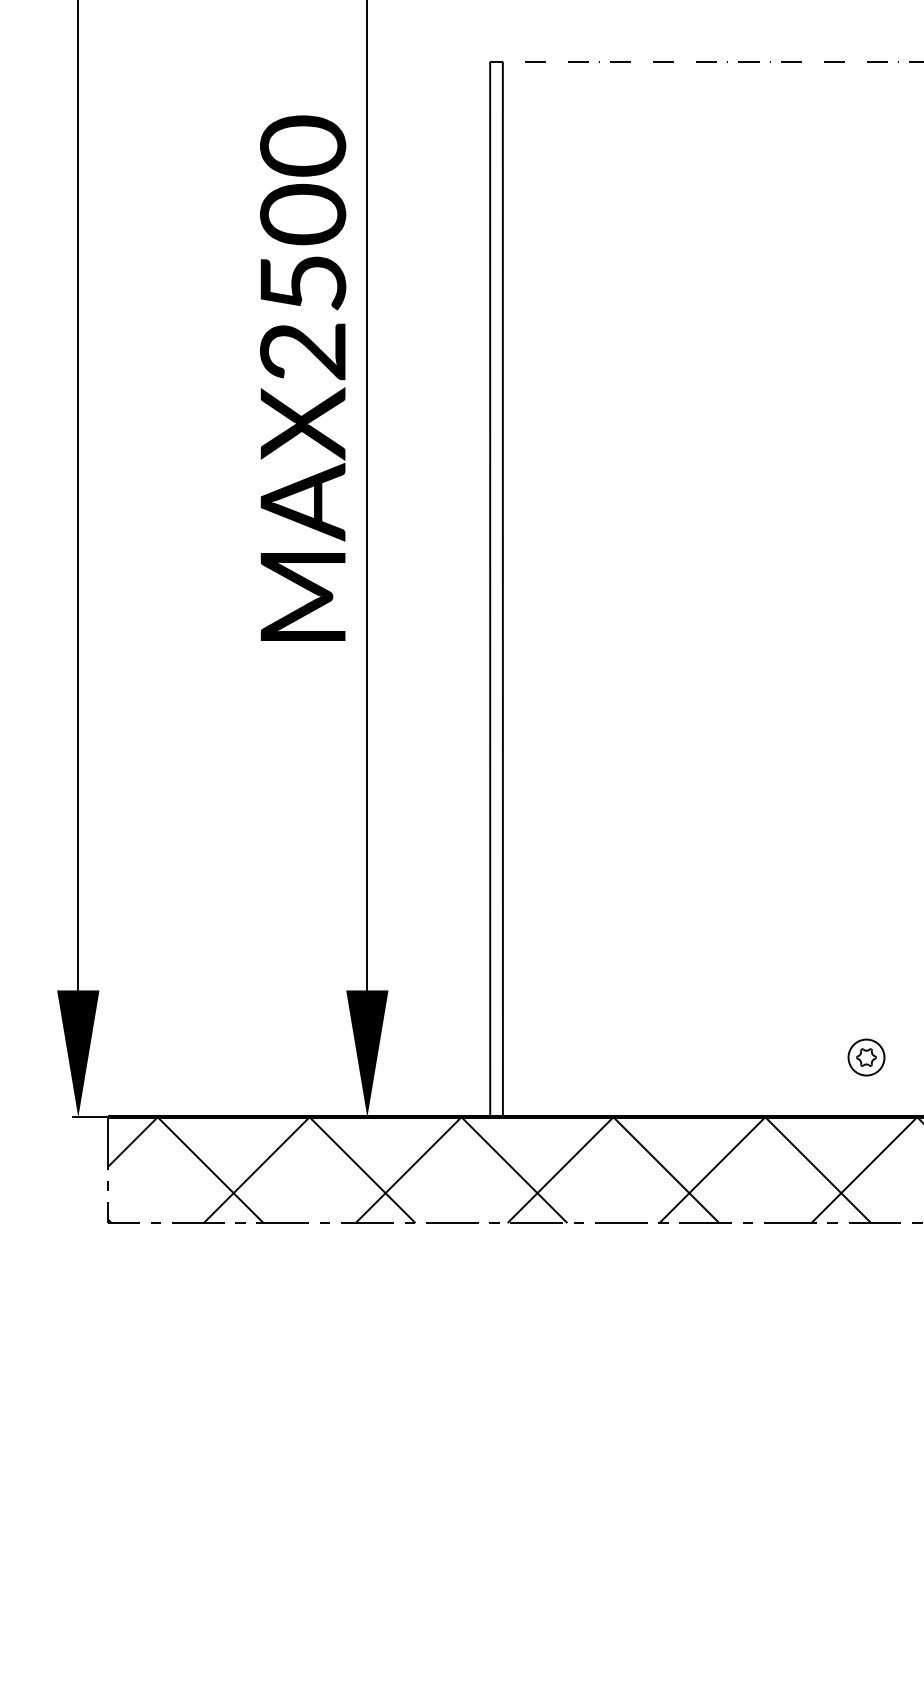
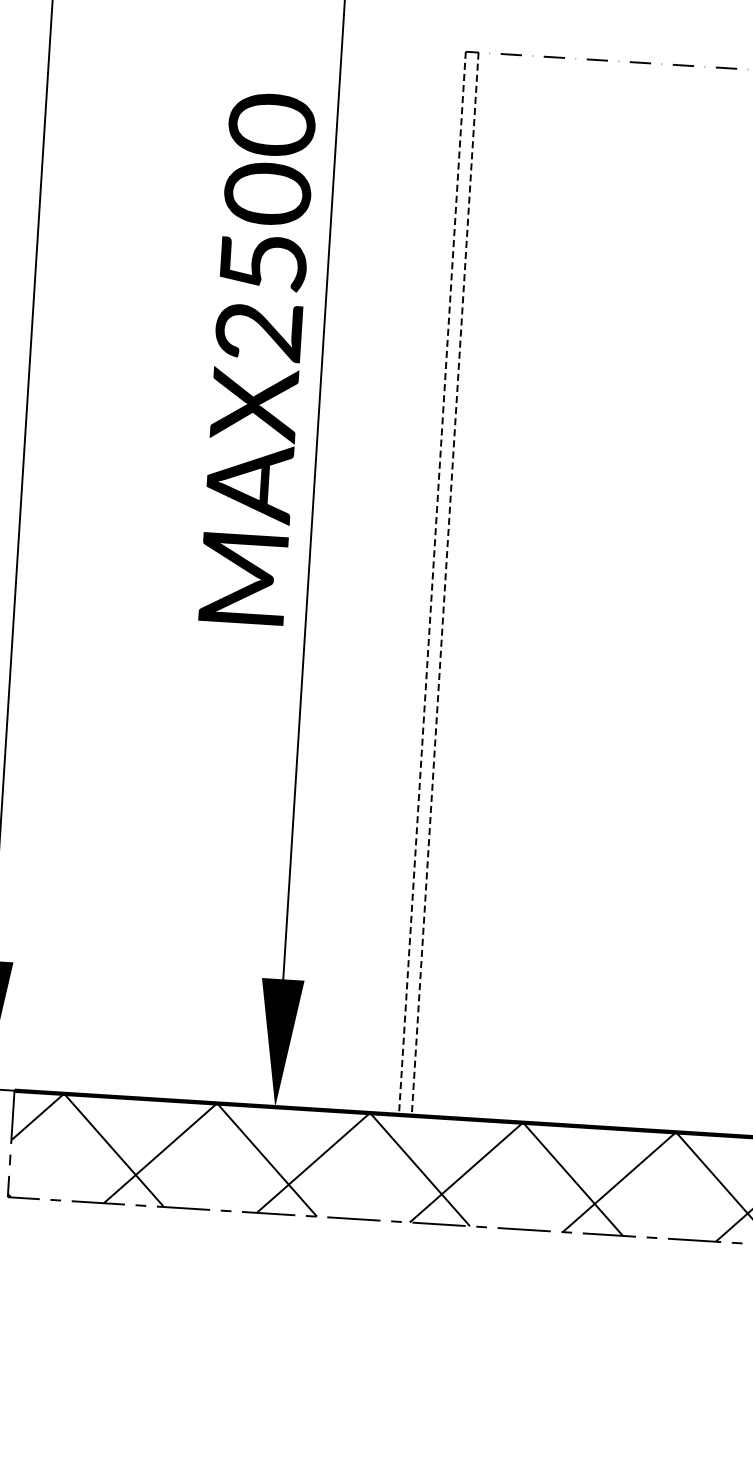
line: (490, 589) -> (432, 583), solid -> dashed
line: (502, 589) -> (444, 584), solid -> dashed

